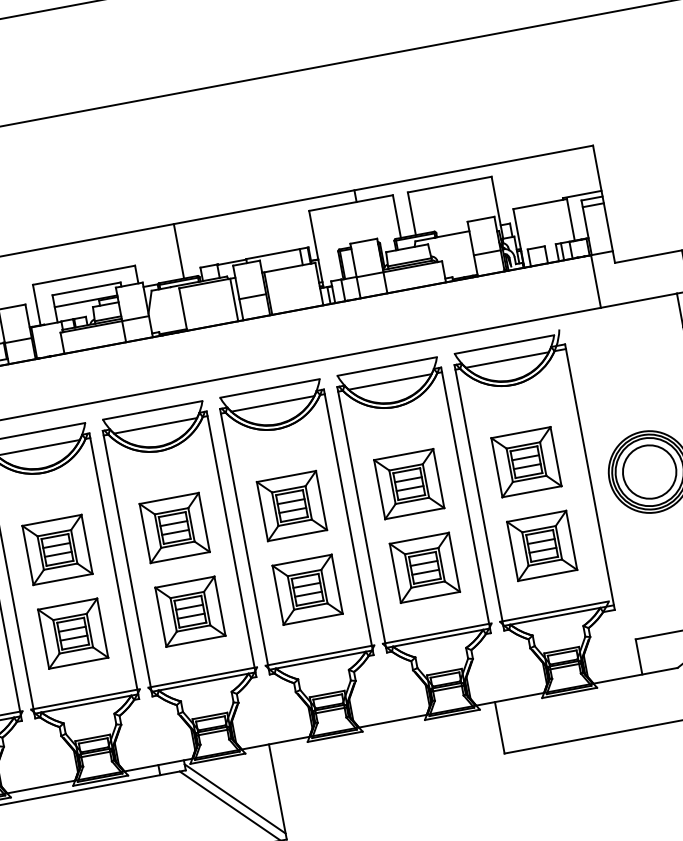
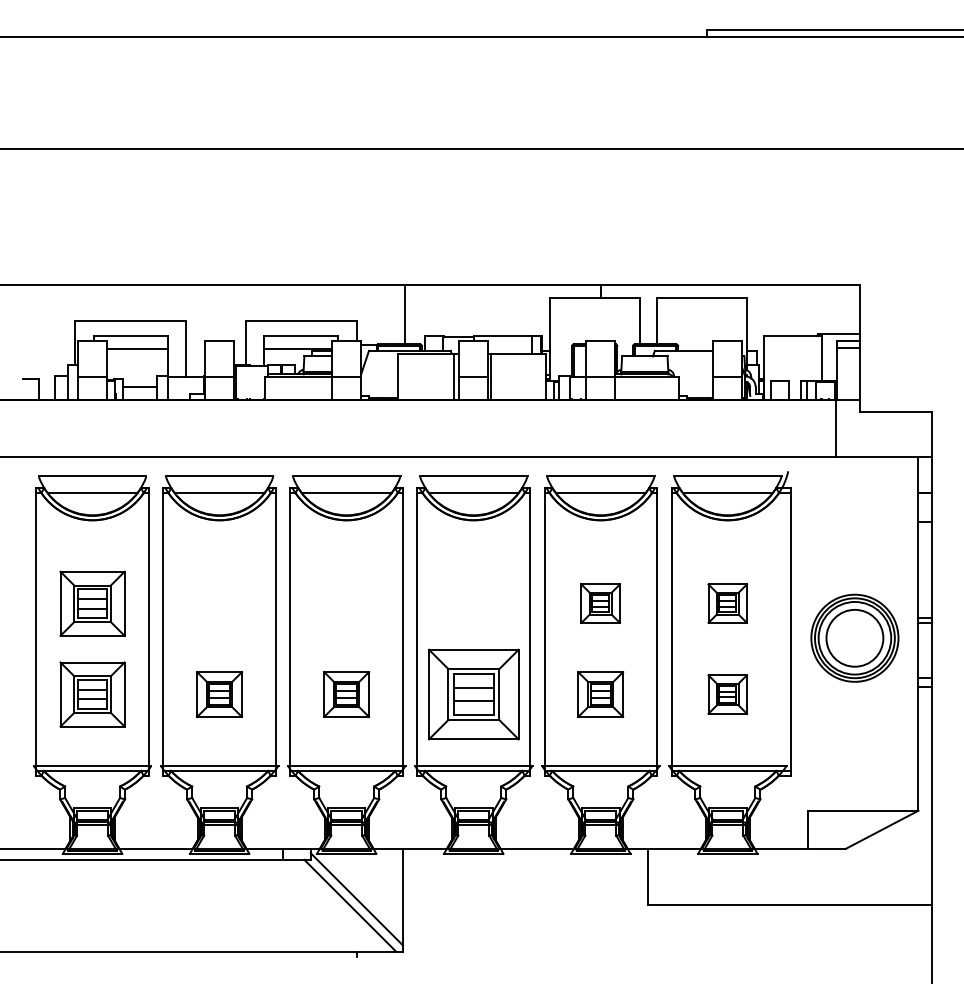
part: (526, 461) -> (727, 603), size x0.6
part: (408, 483) -> (600, 603), size x0.6
part: (291, 505) -> (473, 603), removed
part: (174, 527) -> (346, 603), removed
part: (541, 545) -> (727, 694), size x0.6
part: (57, 549) -> (219, 603), removed
part: (424, 567) -> (600, 694), size x0.7
part: (307, 589) -> (473, 694), size x1.4
part: (190, 611) -> (346, 694), size x0.7
part: (73, 633) -> (219, 694), size x0.7

